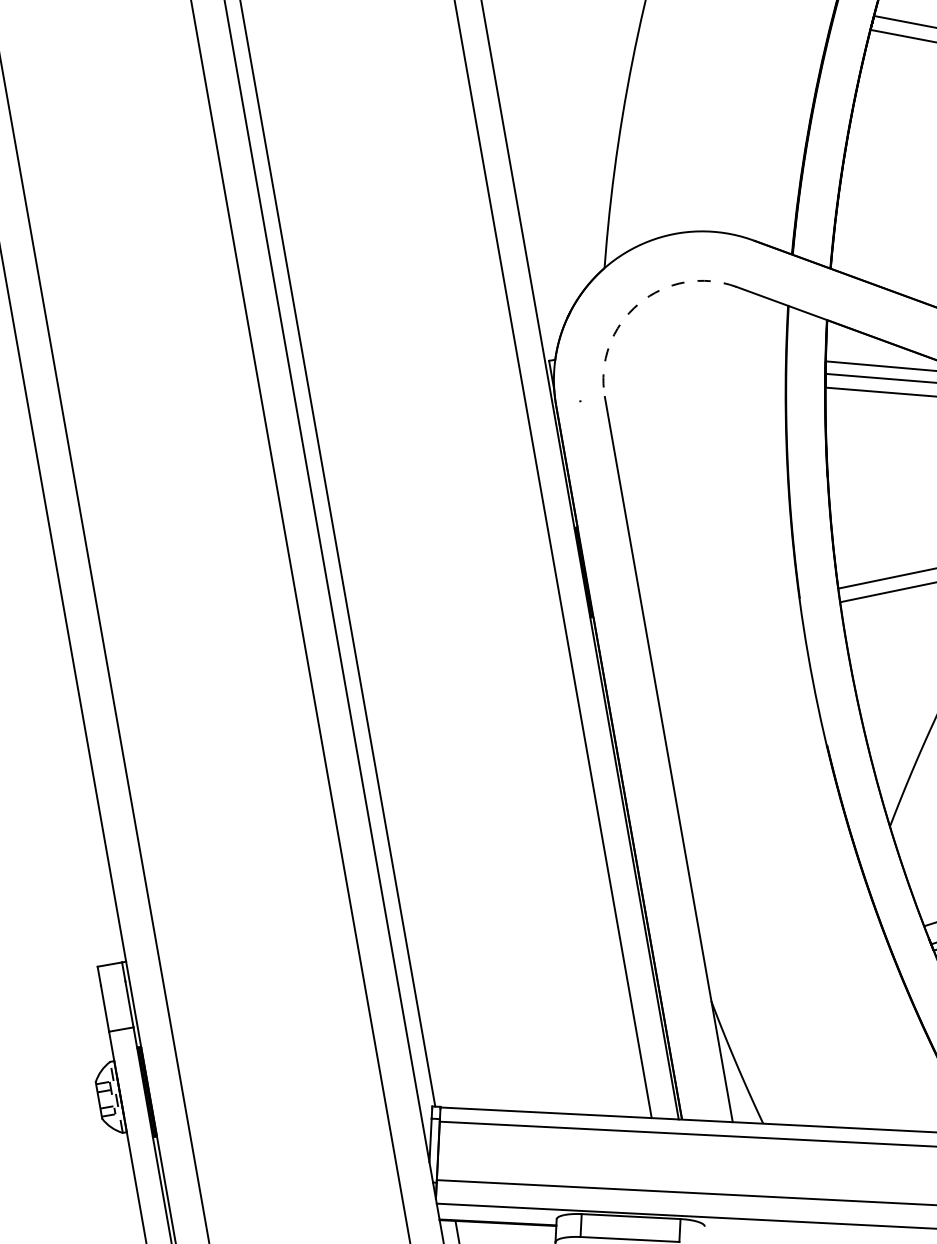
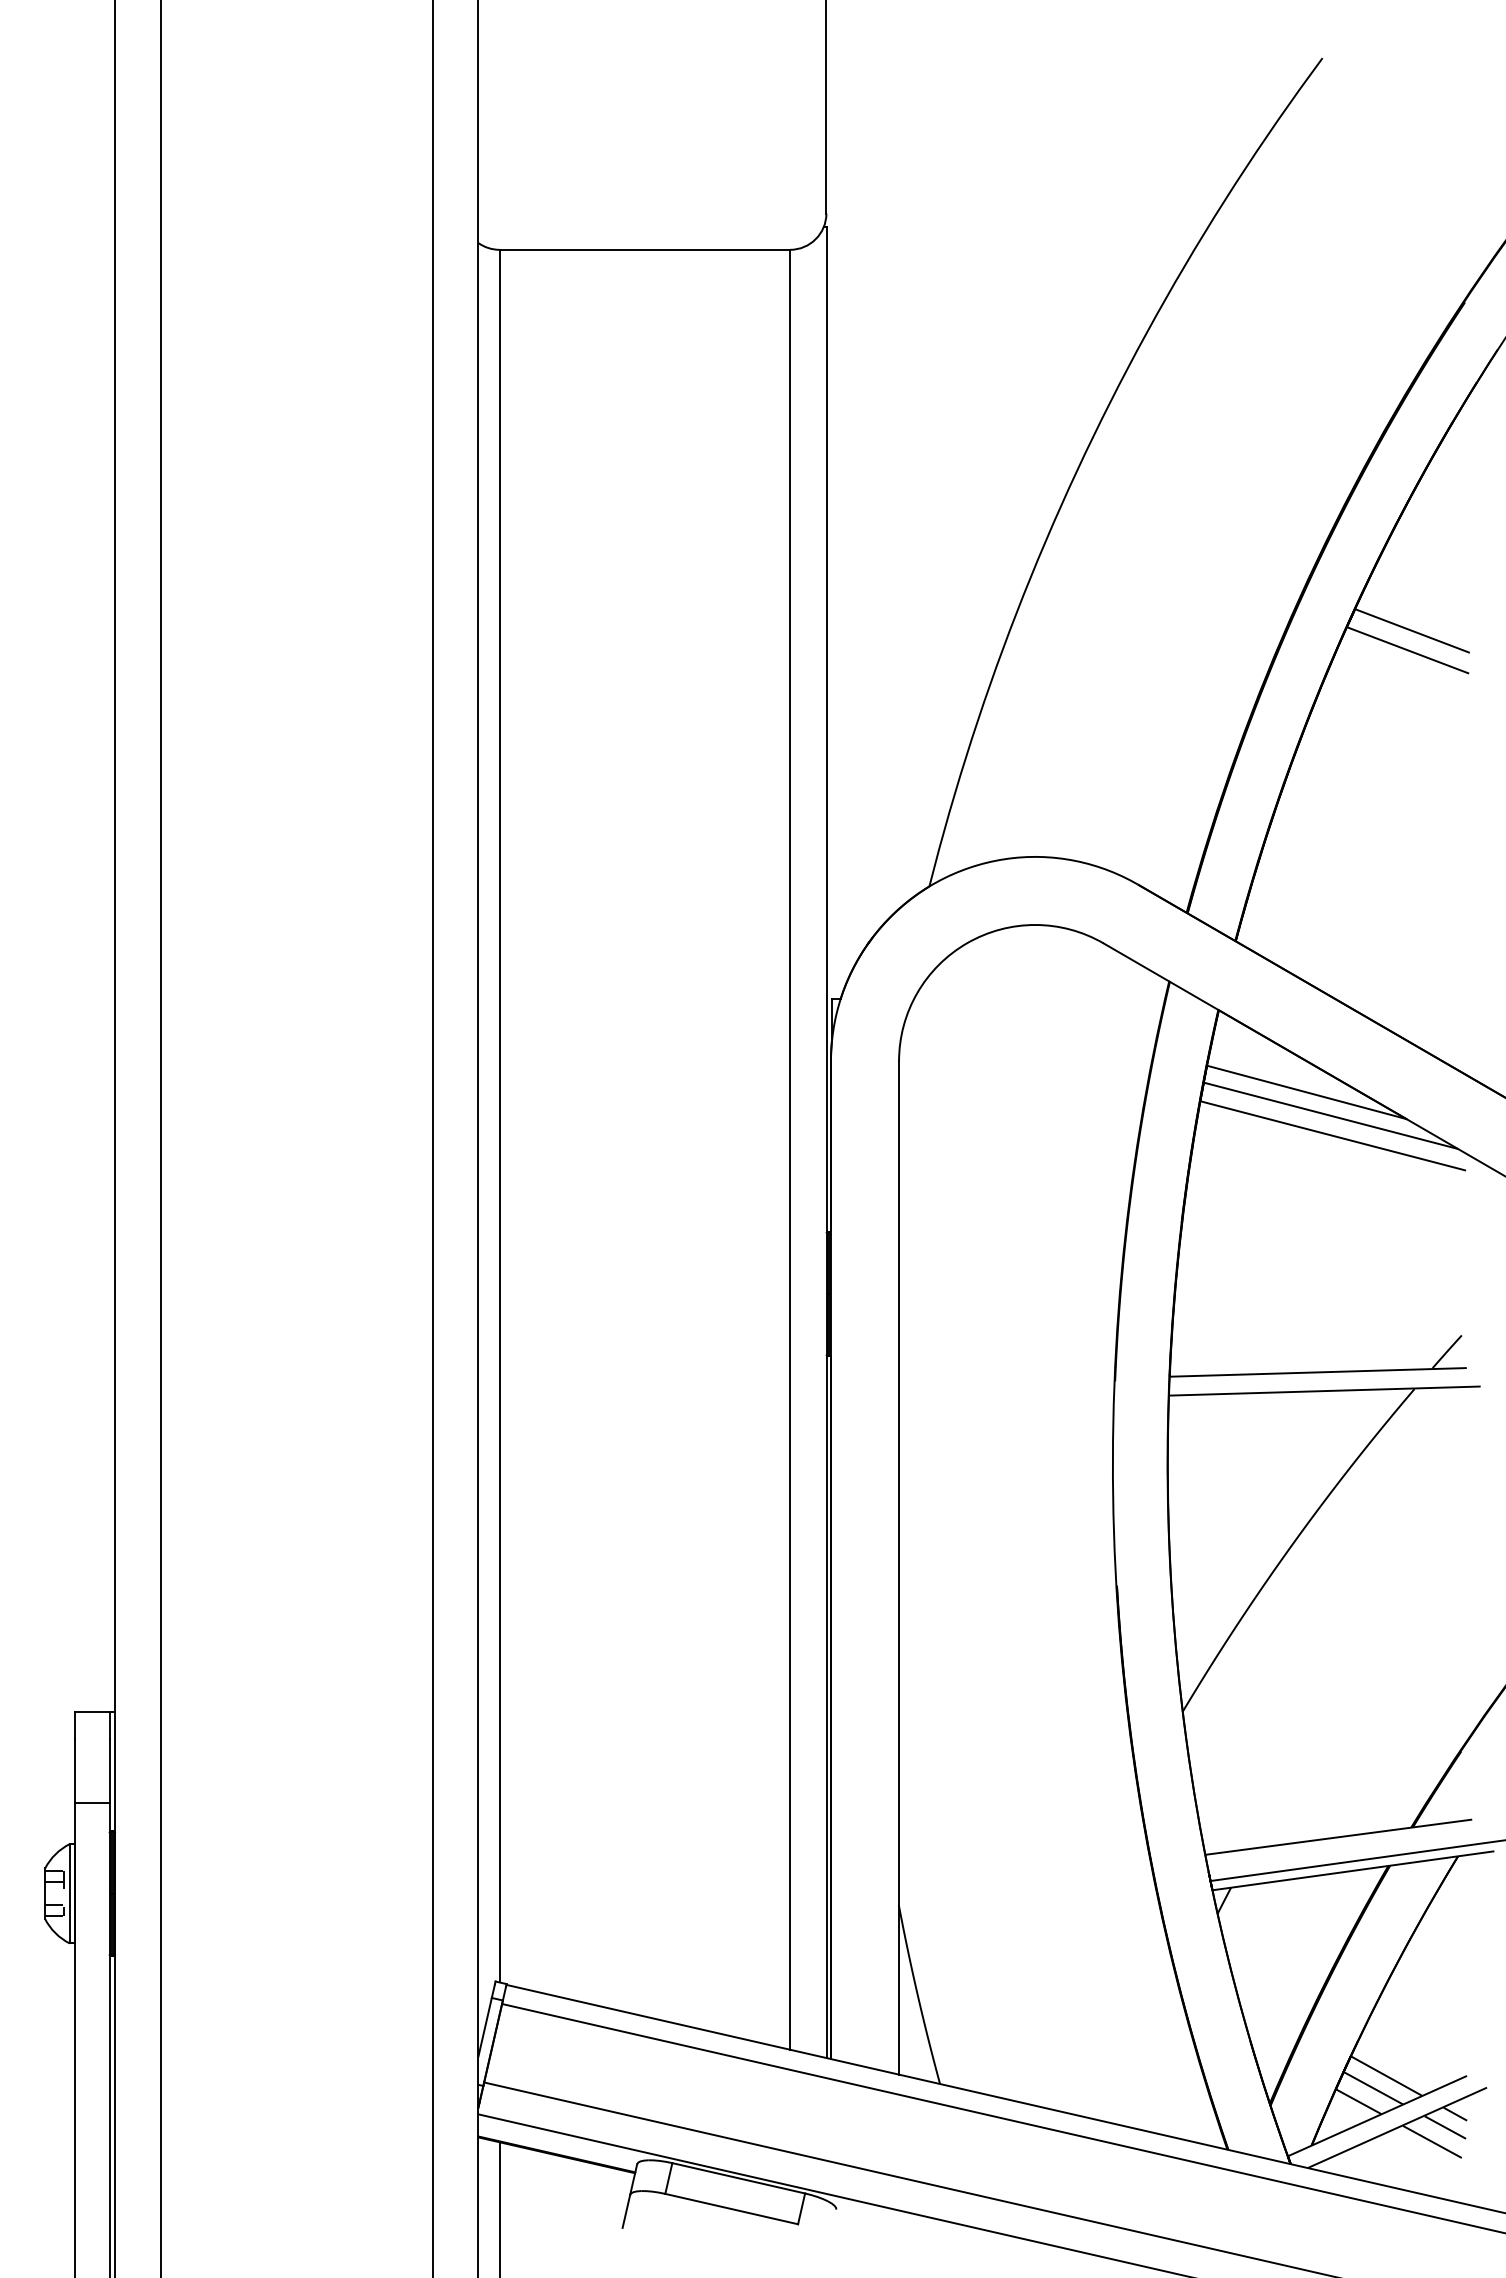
arc: (639, 304) -> (967, 943), dashed -> solid
line: (116, 1097) -> (69, 1893), dashed -> solid

